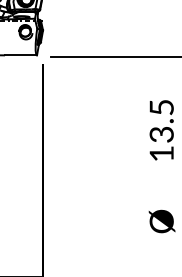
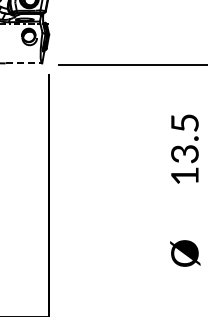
line: (21, 55) -> (24, 63), solid -> dashed

